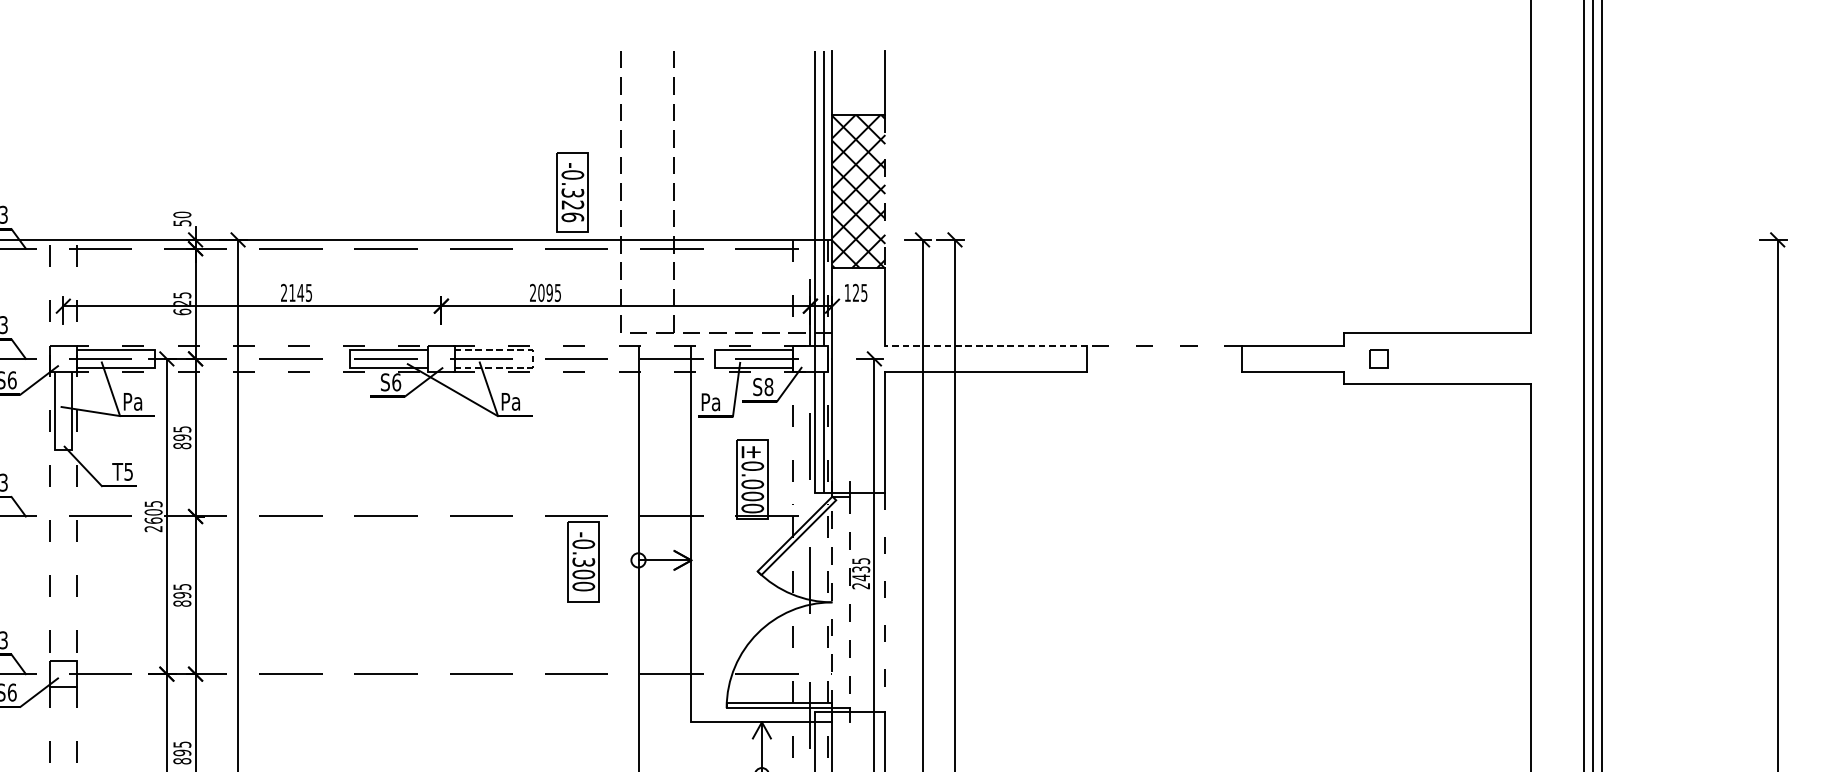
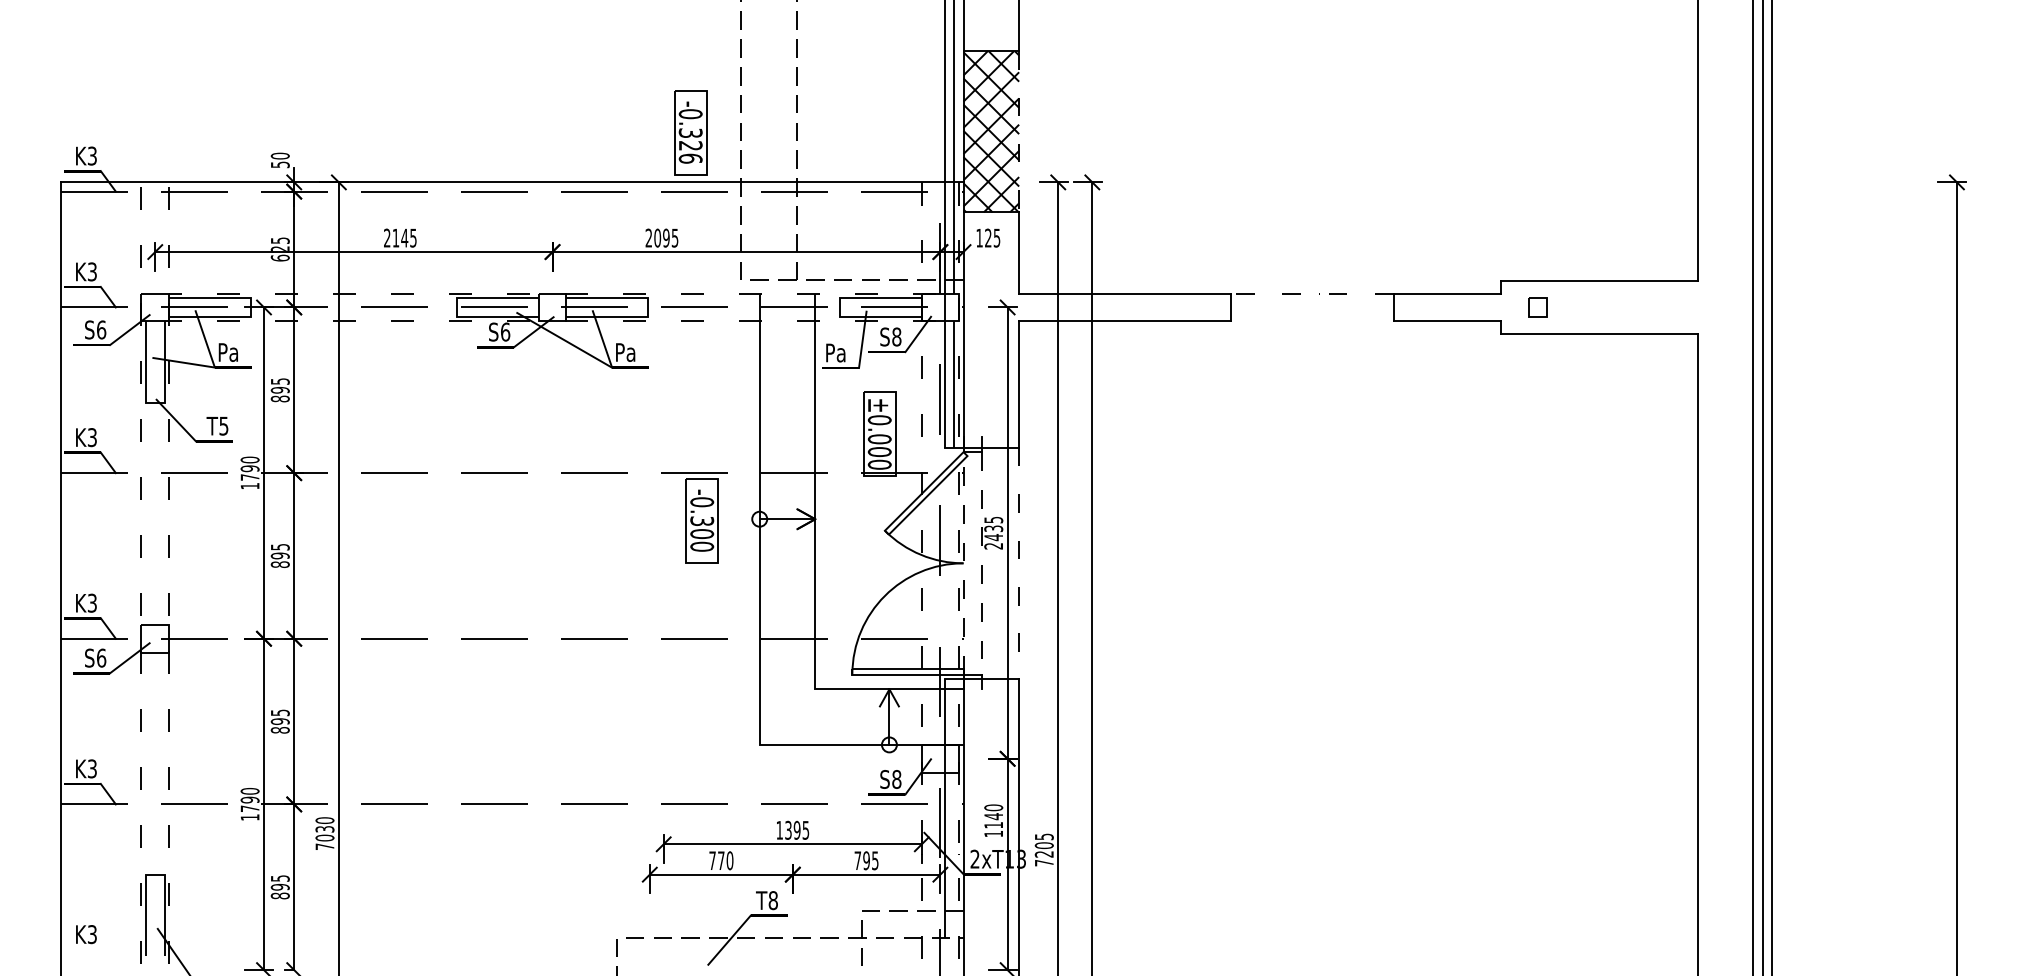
line: (985, 345) -> (1124, 293), dashed -> solid
line: (532, 358) -> (648, 307), dashed -> solid
text: (153, 515) -> (249, 472), 2605 -> 1790

